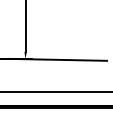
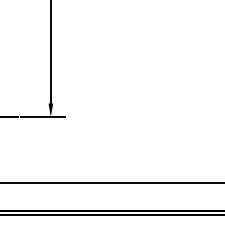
line: (57, 59) -> (114, 118), removed

